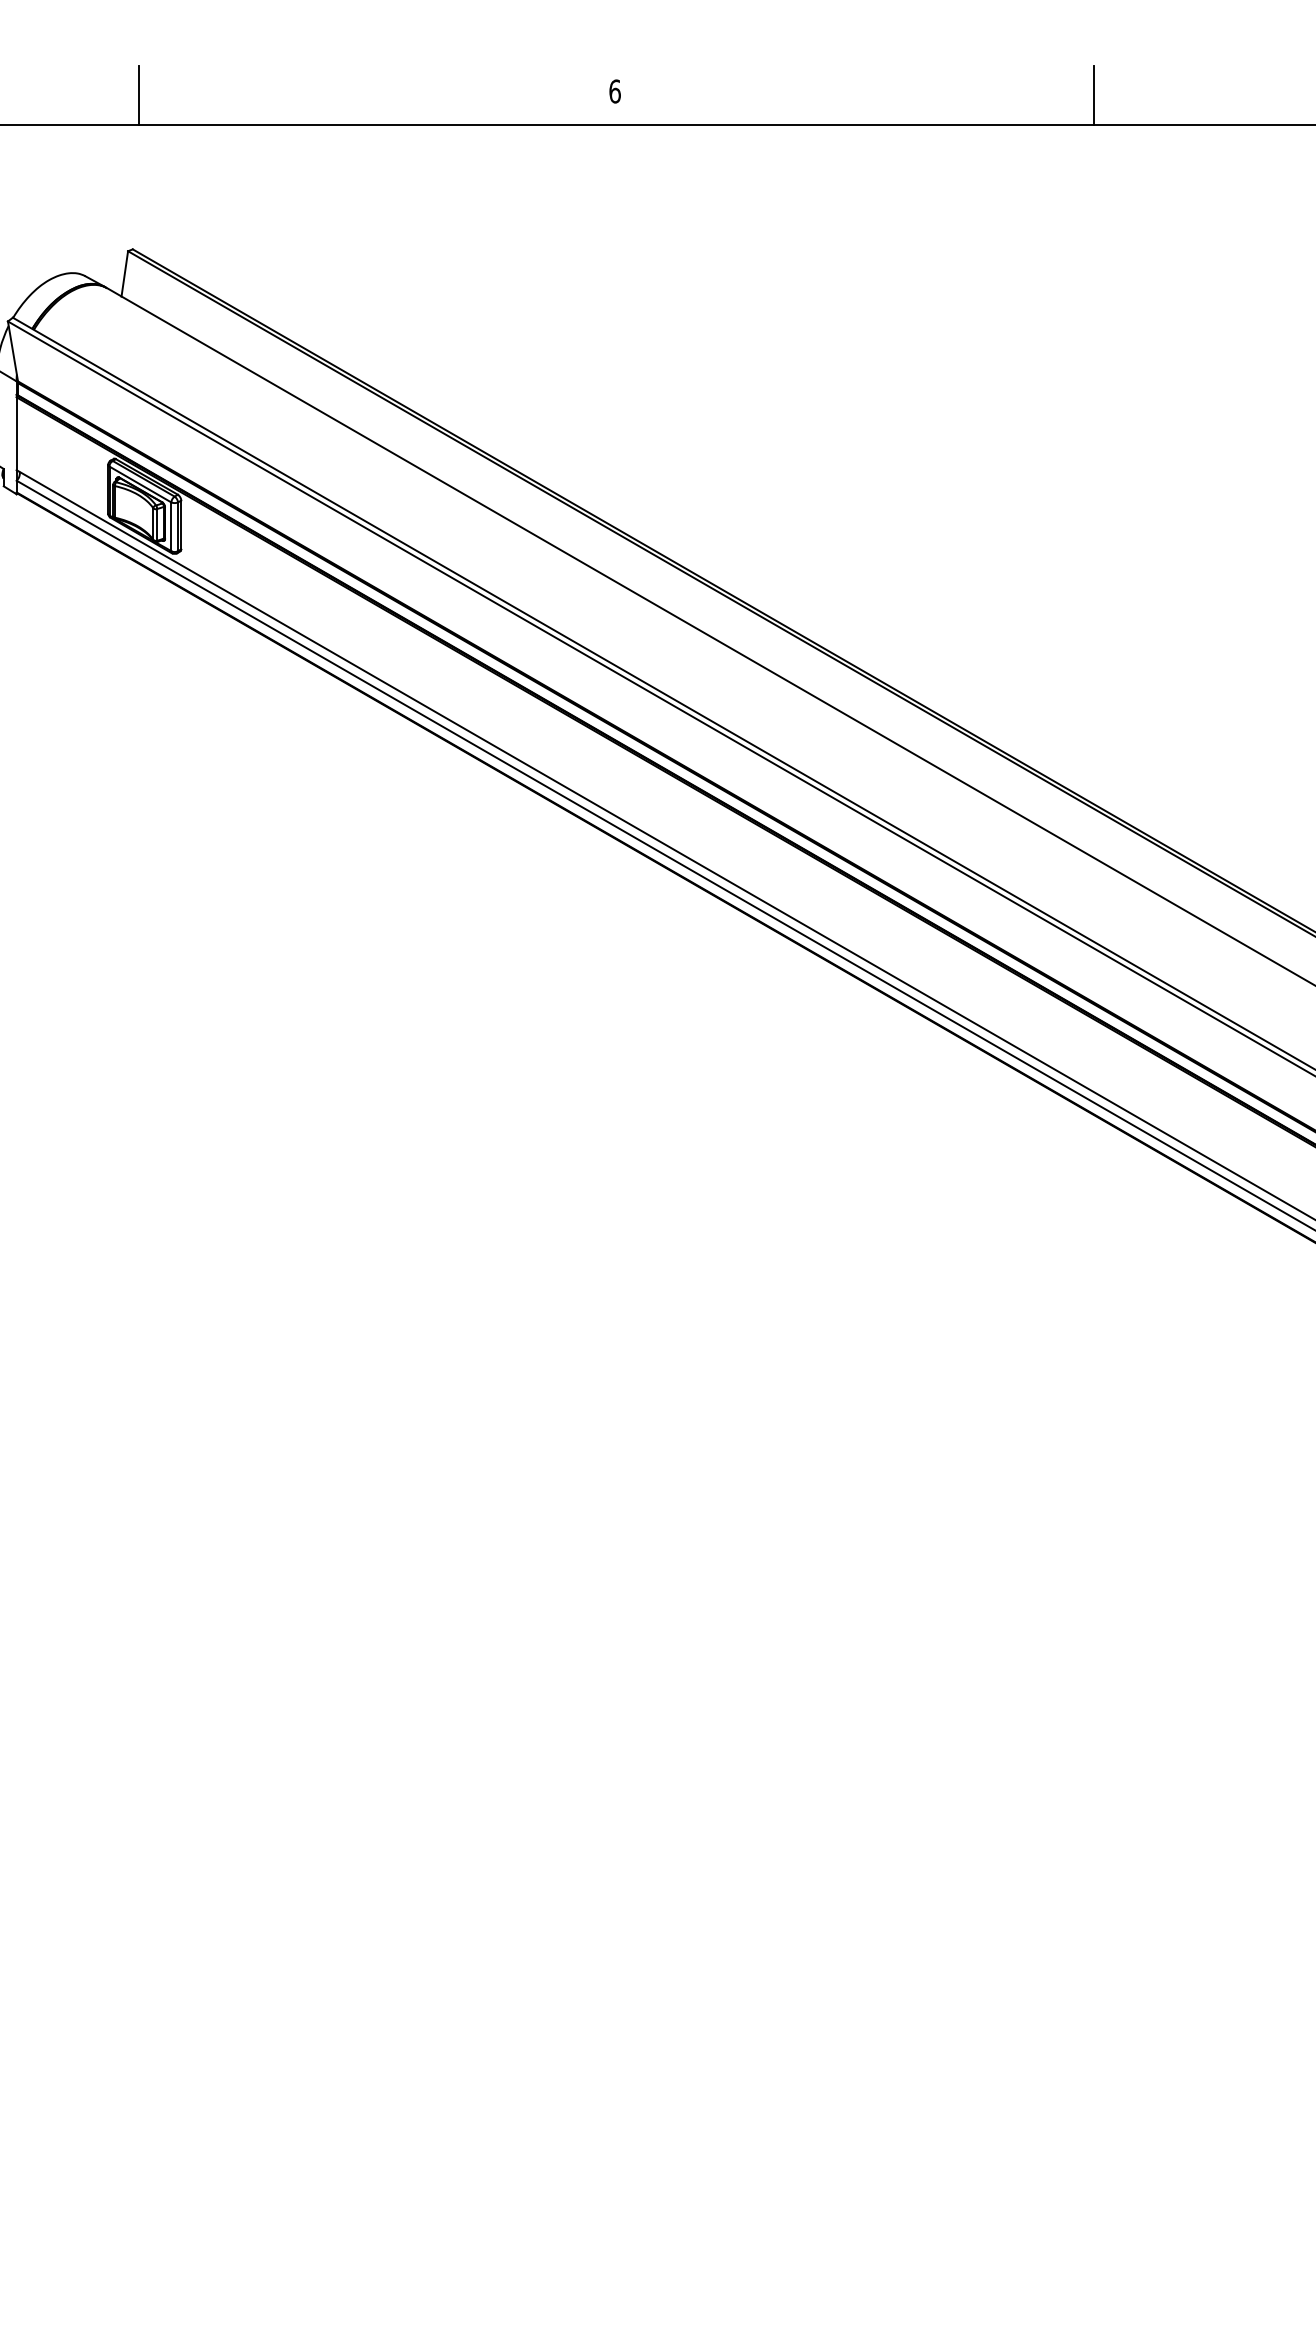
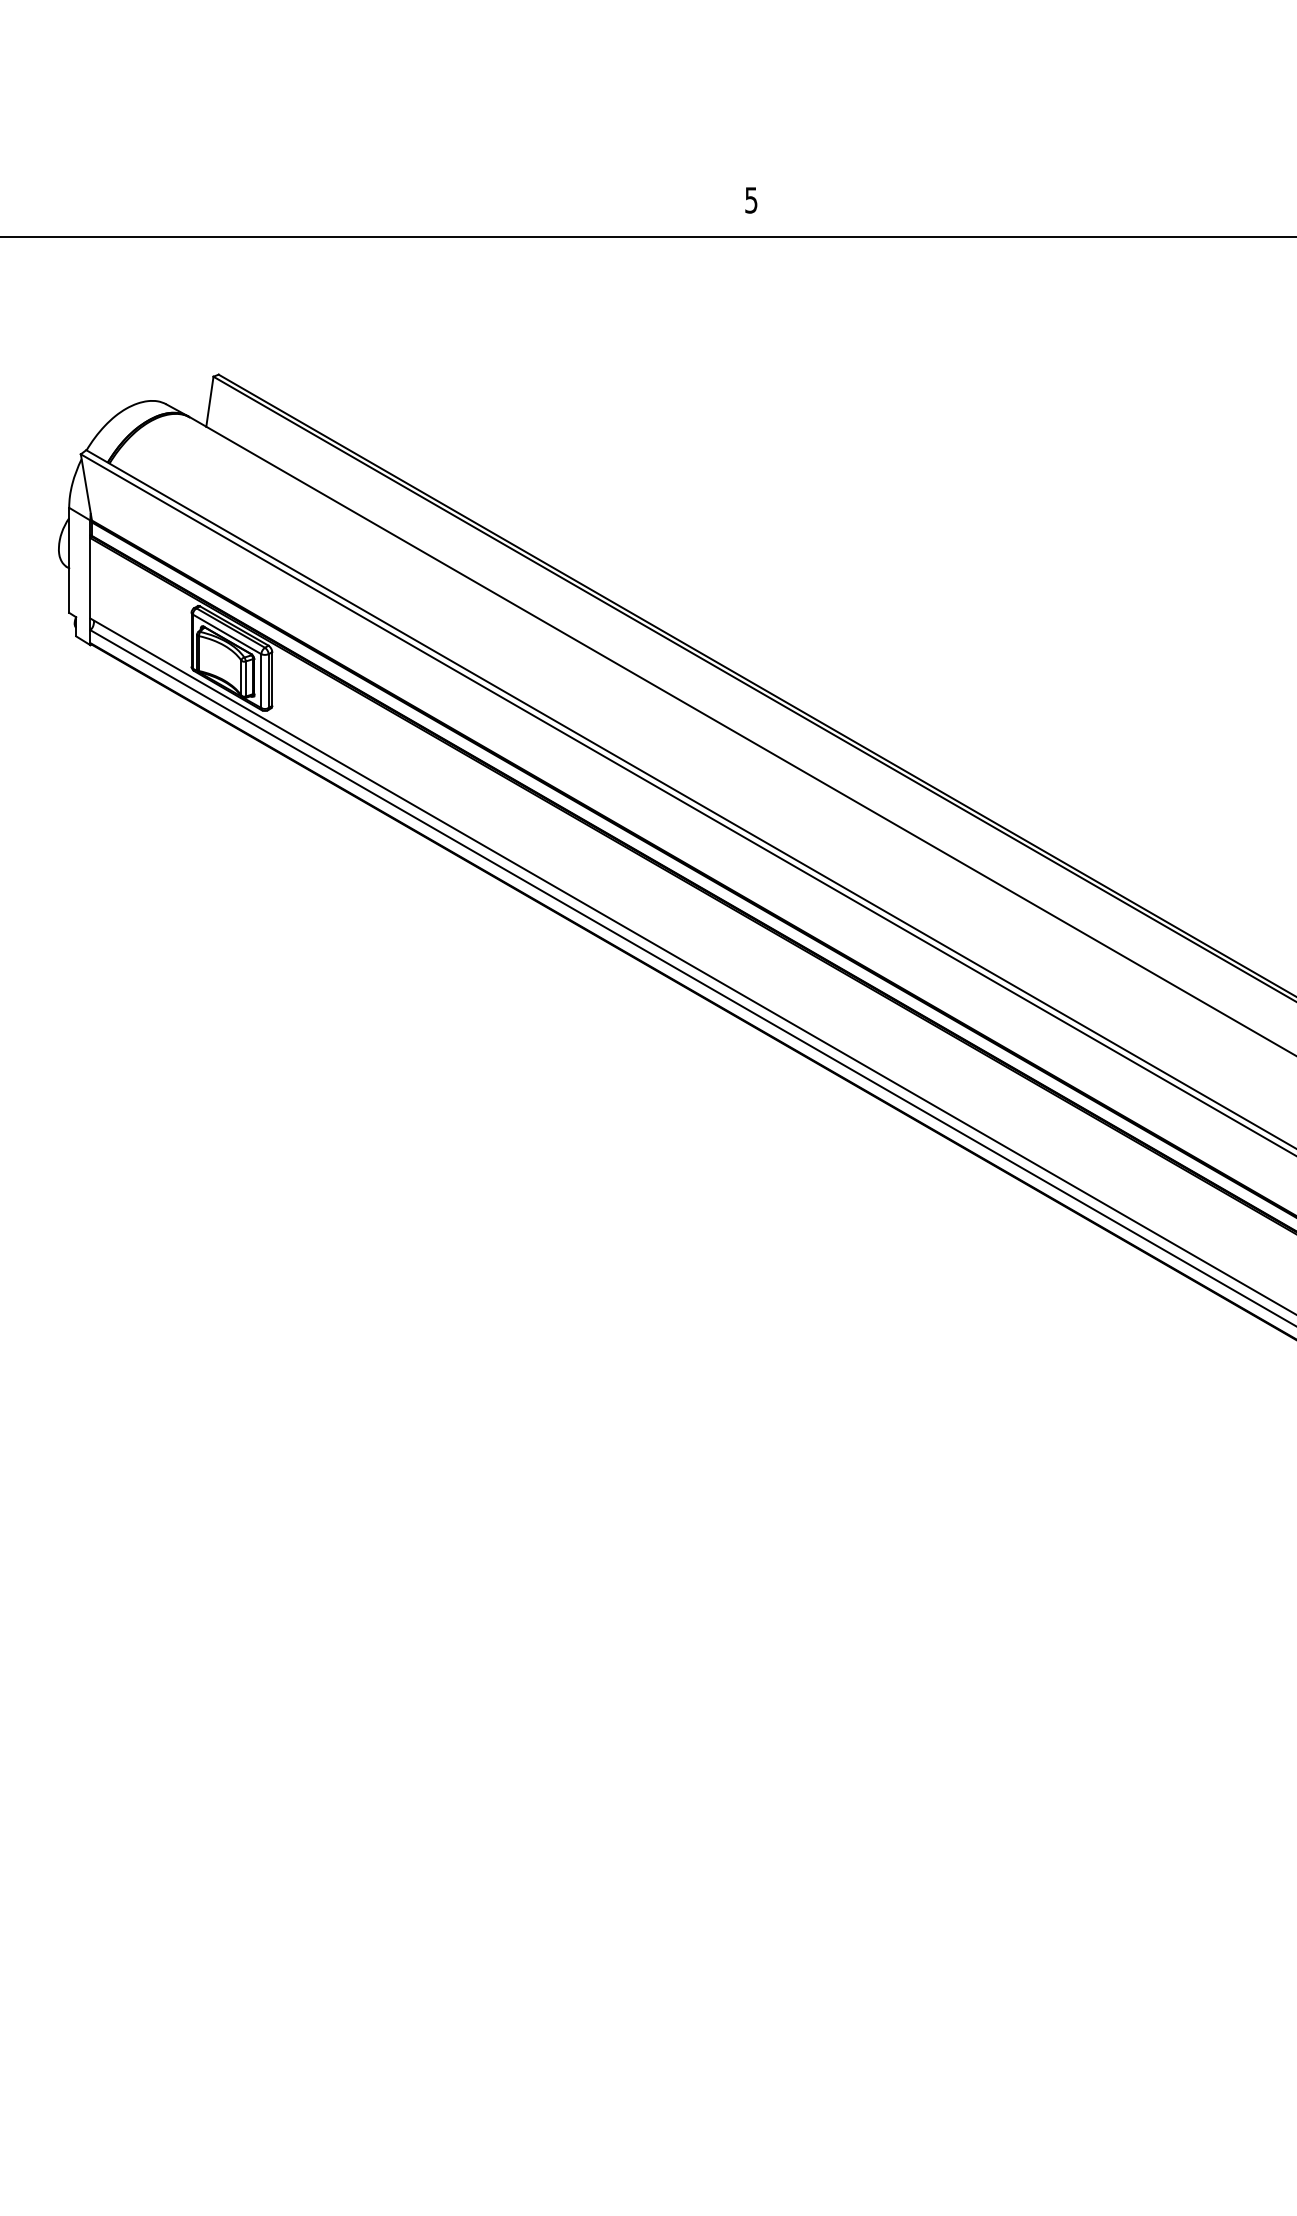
text: (614, 91) -> (750, 200), 6 -> 5
line: (138, 95) -> (225, 204), removed
line: (1093, 95) -> (1279, 204), removed

